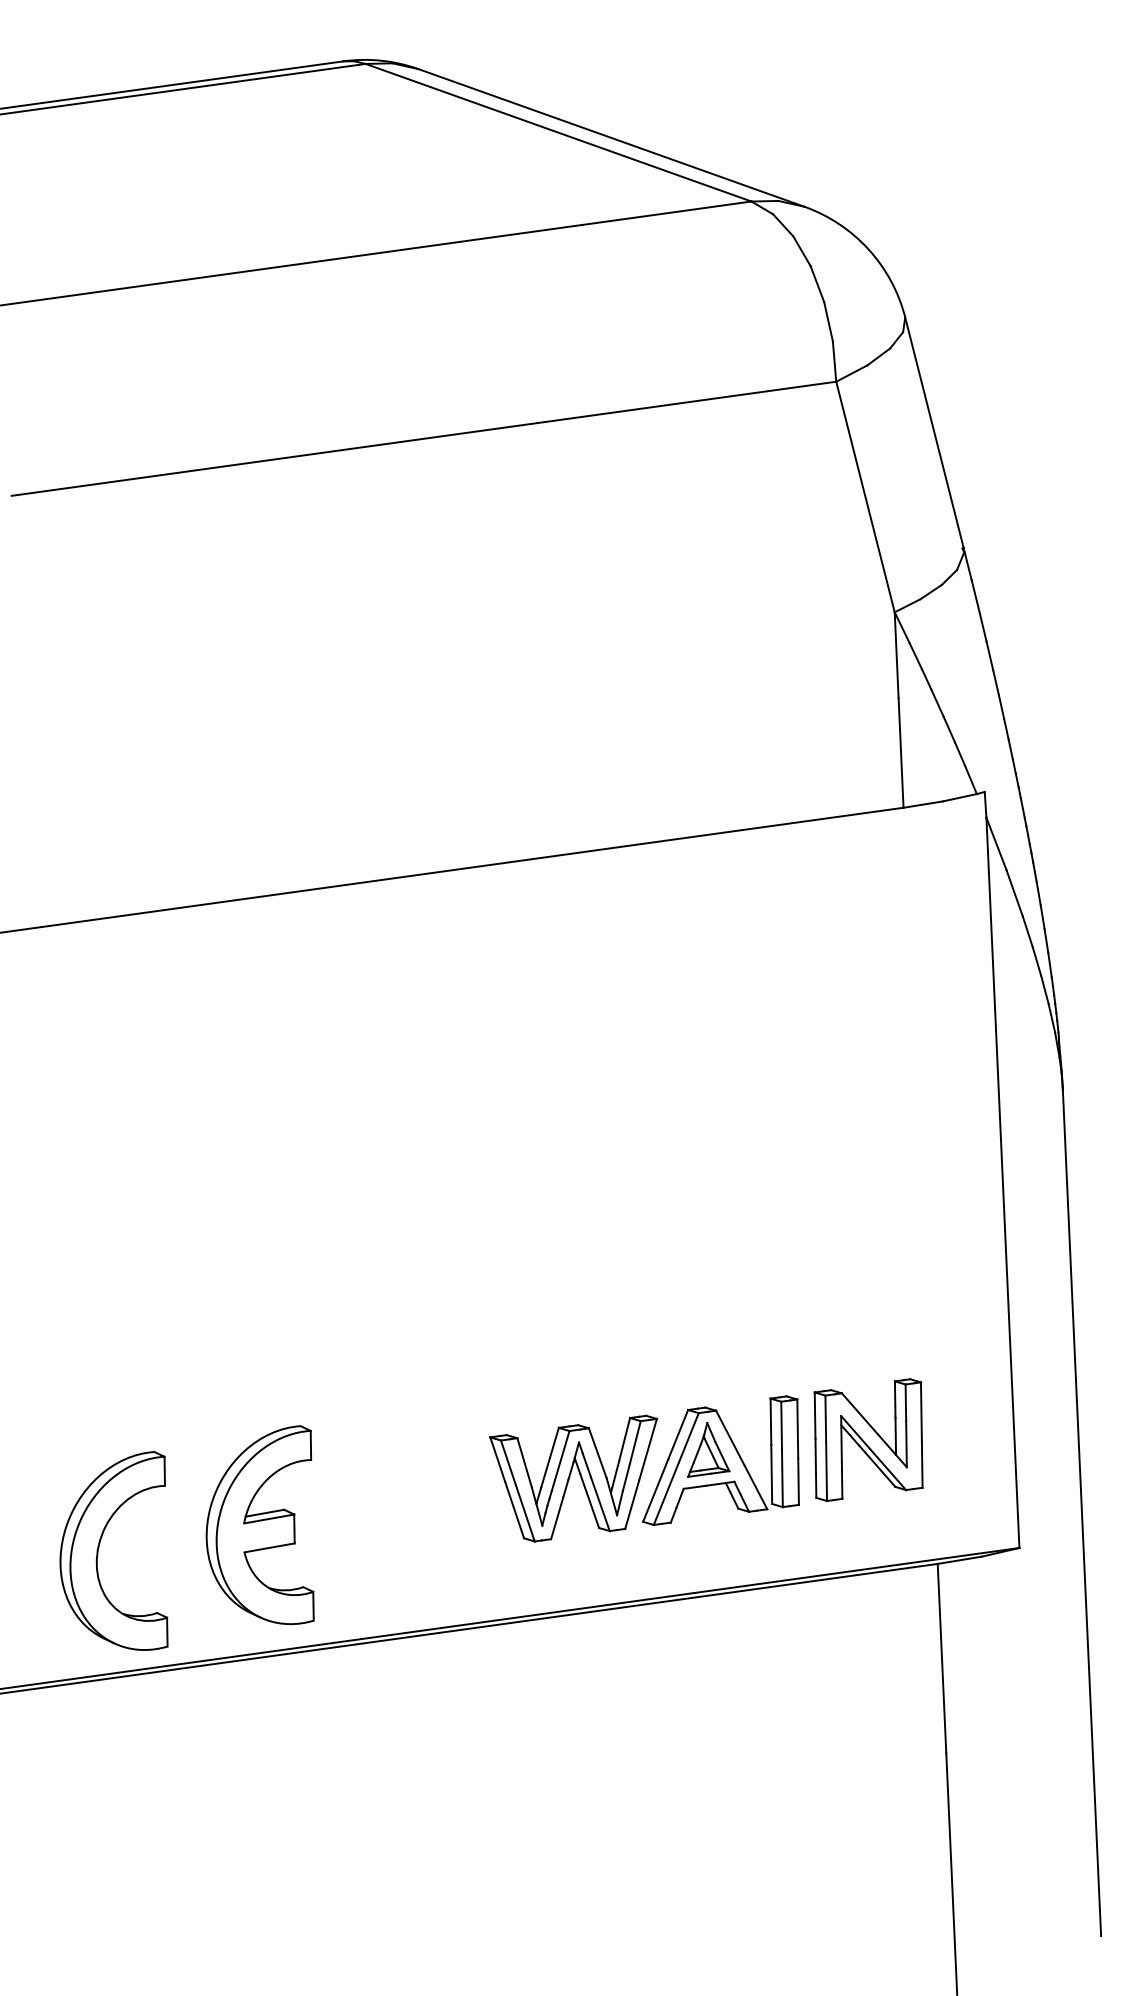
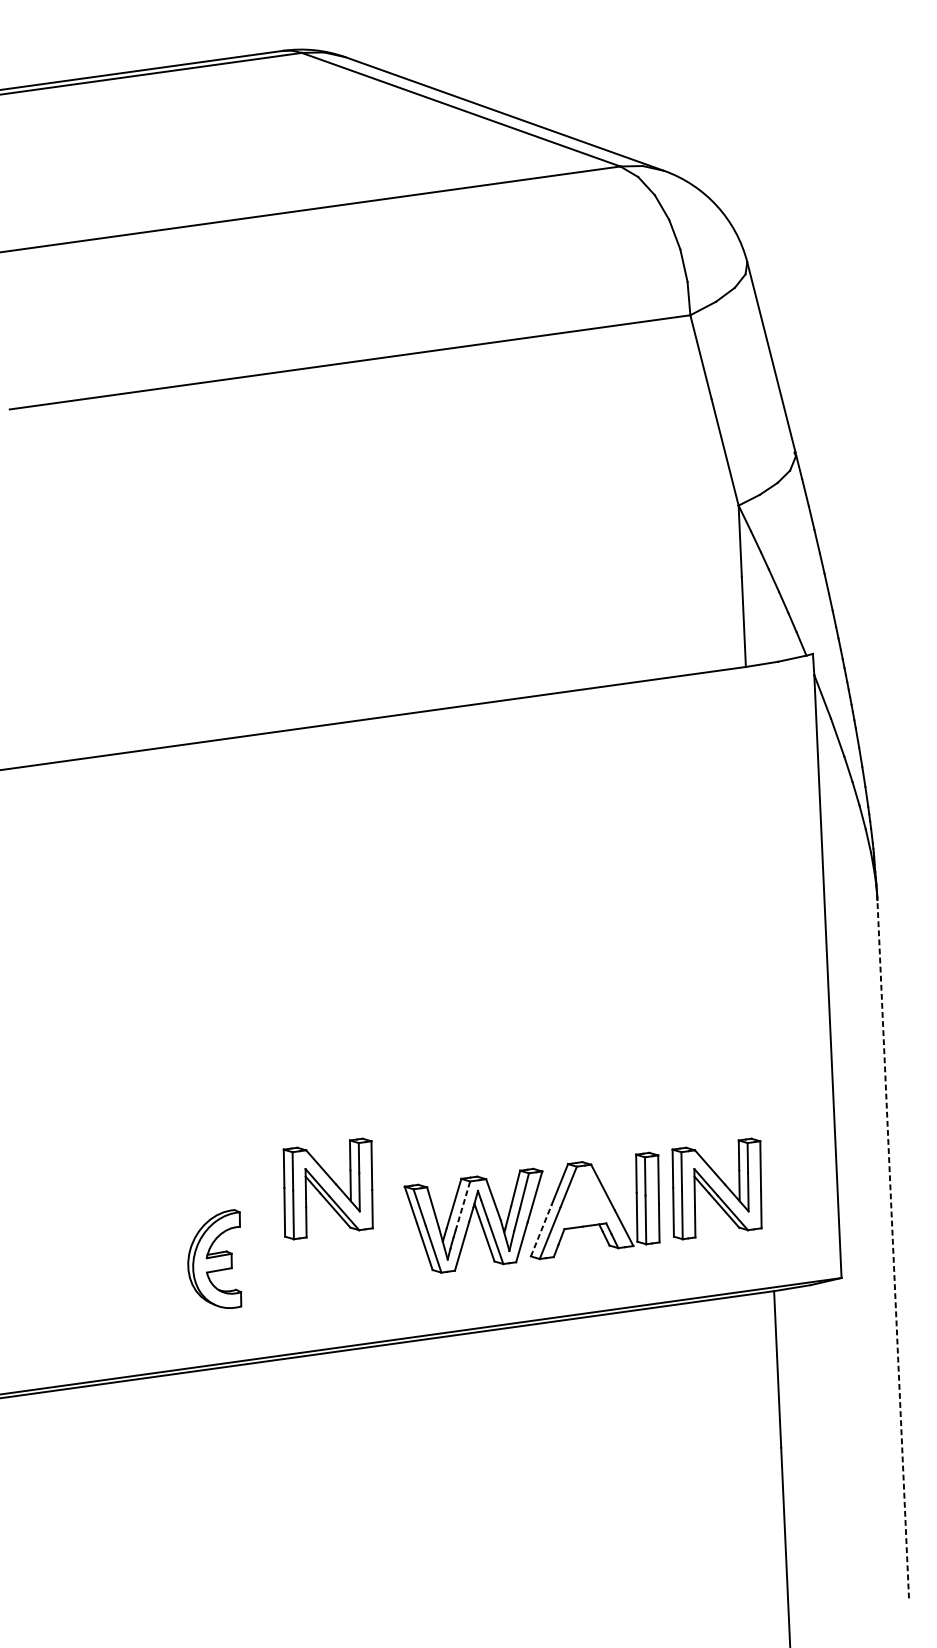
part: (397, 1439) -> (328, 1188), added
part: (708, 1449) -> (584, 1196), removed
line: (560, 1460) -> (462, 1205), solid -> dashed
line: (655, 1490) -> (541, 1230), solid -> dashed
line: (1081, 1513) -> (892, 1249), solid -> dashed
part: (259, 1524) -> (214, 1258), size x0.6
part: (99, 1548) -> (82, 1278), removed

